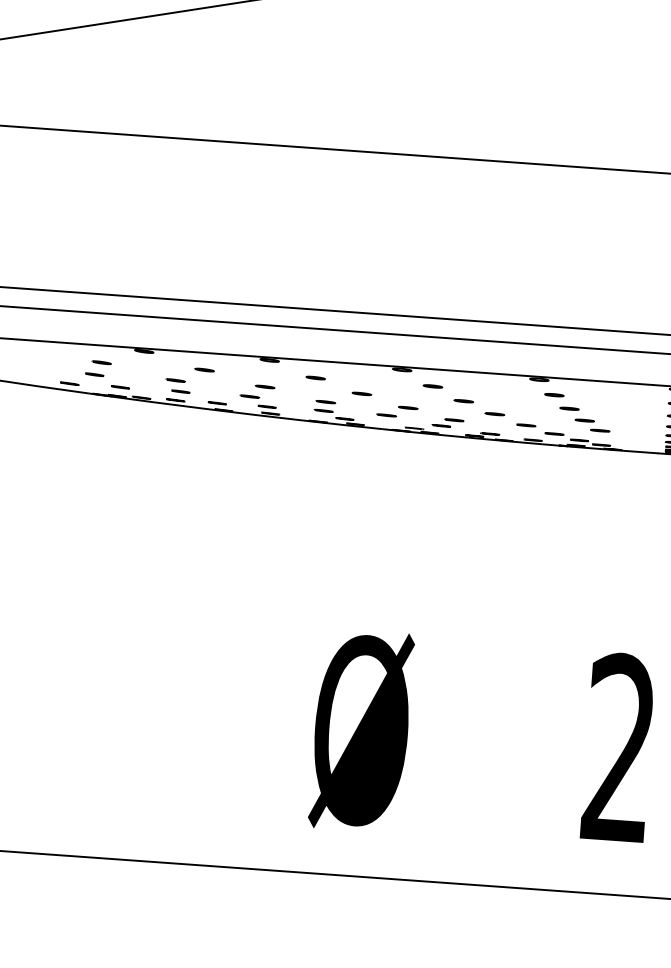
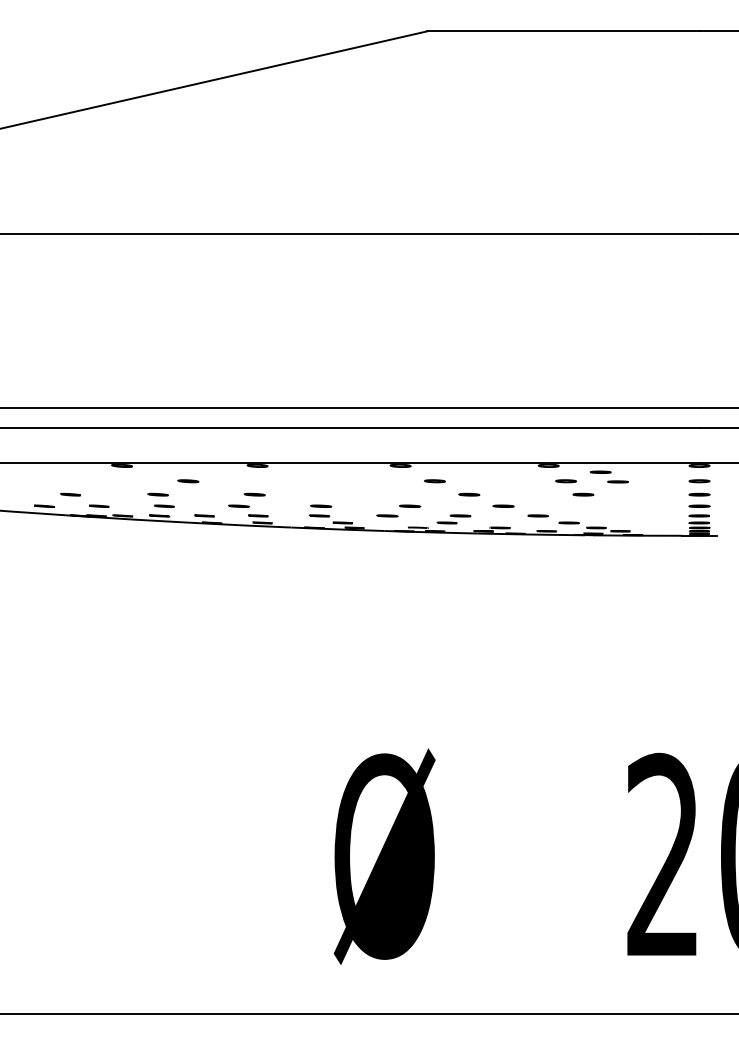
line: (101, 362) -> (76, 481), removed
line: (315, 378) -> (308, 481), removed
line: (362, 393) -> (359, 494), removed
part: (591, 425) -> (608, 476), moved

